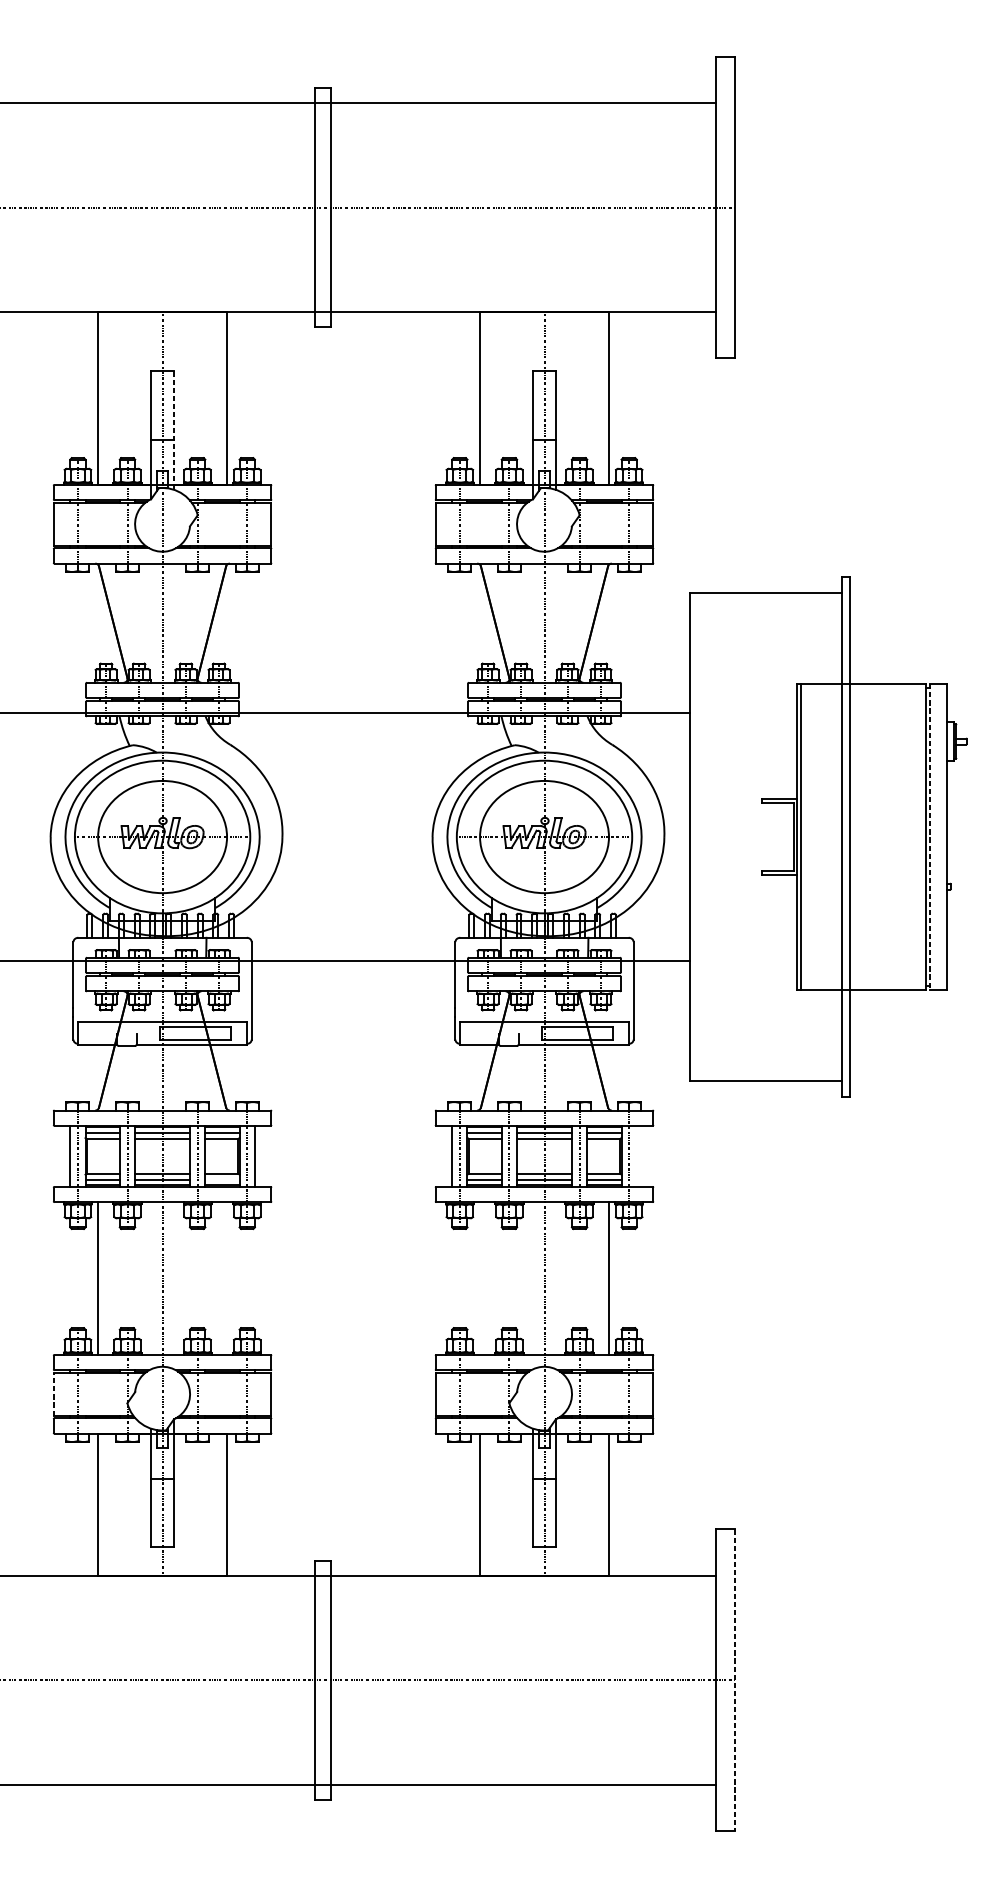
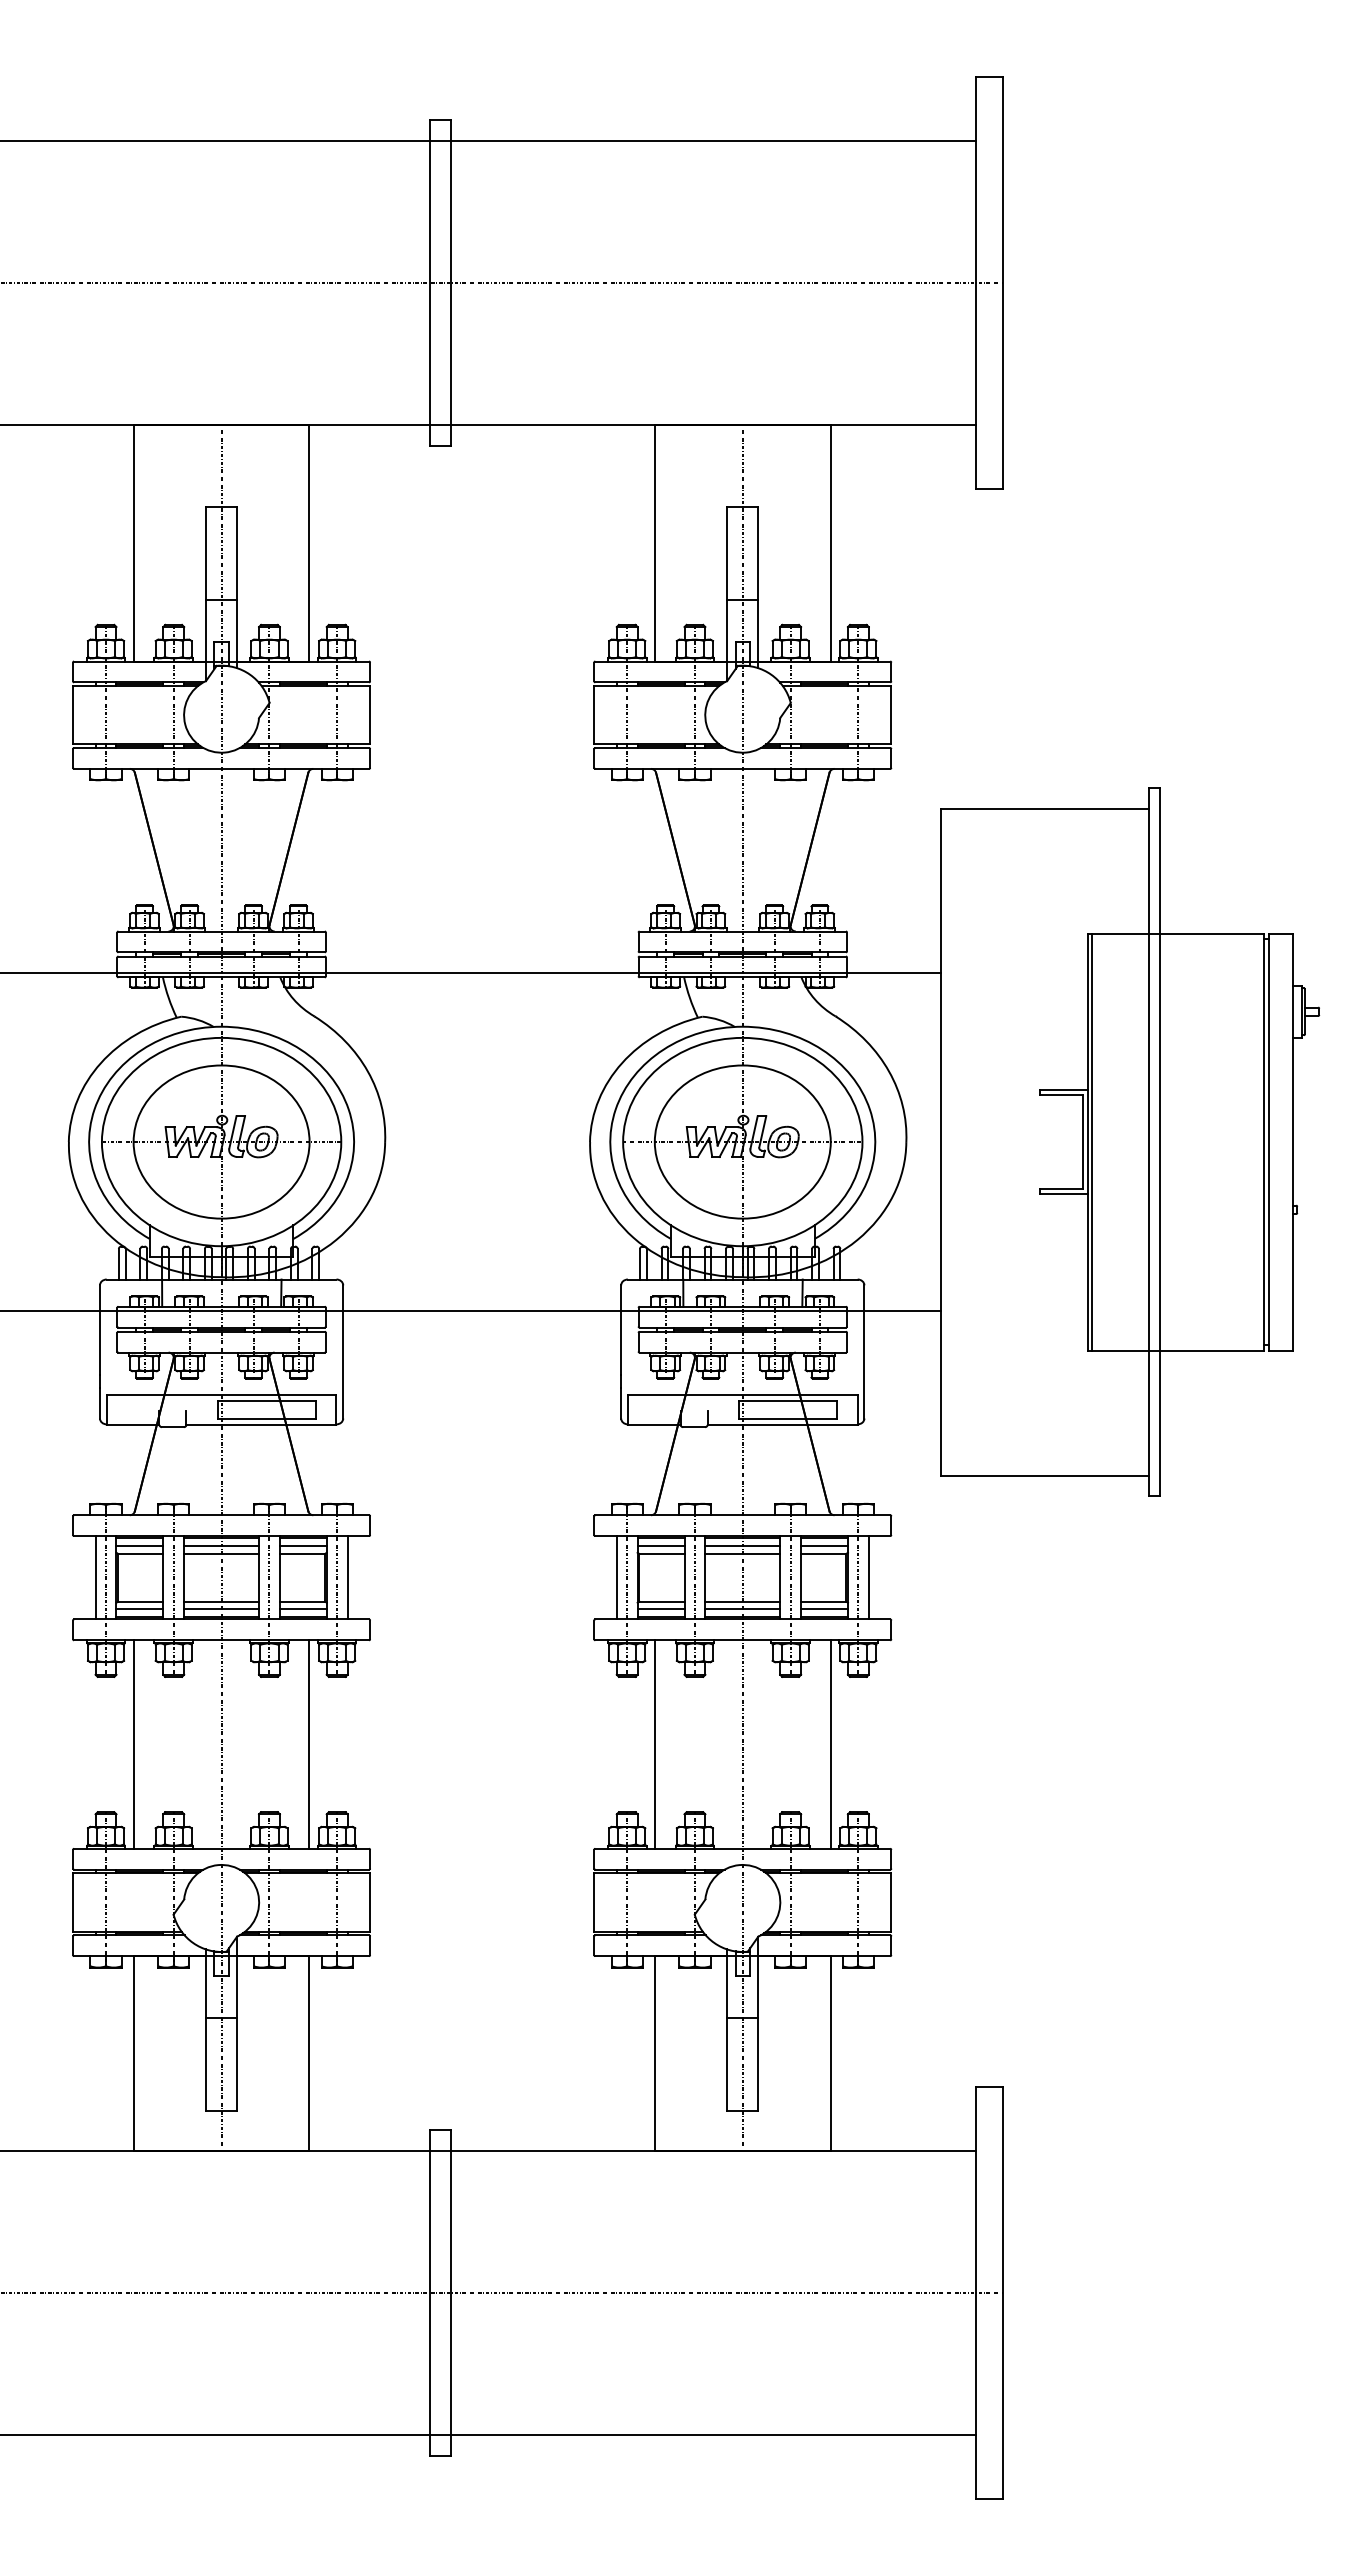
line: (174, 430) -> (237, 587), dashed -> solid
line: (929, 837) -> (1268, 1142), dashed -> solid
line: (636, 1156) -> (868, 1577), added
line: (221, 1179) -> (302, 1609), added
line: (226, 1278) -> (309, 1744), added
line: (480, 1278) -> (655, 1744), added
line: (54, 1393) -> (73, 1901), dashed -> solid
line: (735, 1680) -> (1003, 2292), dashed -> solid

